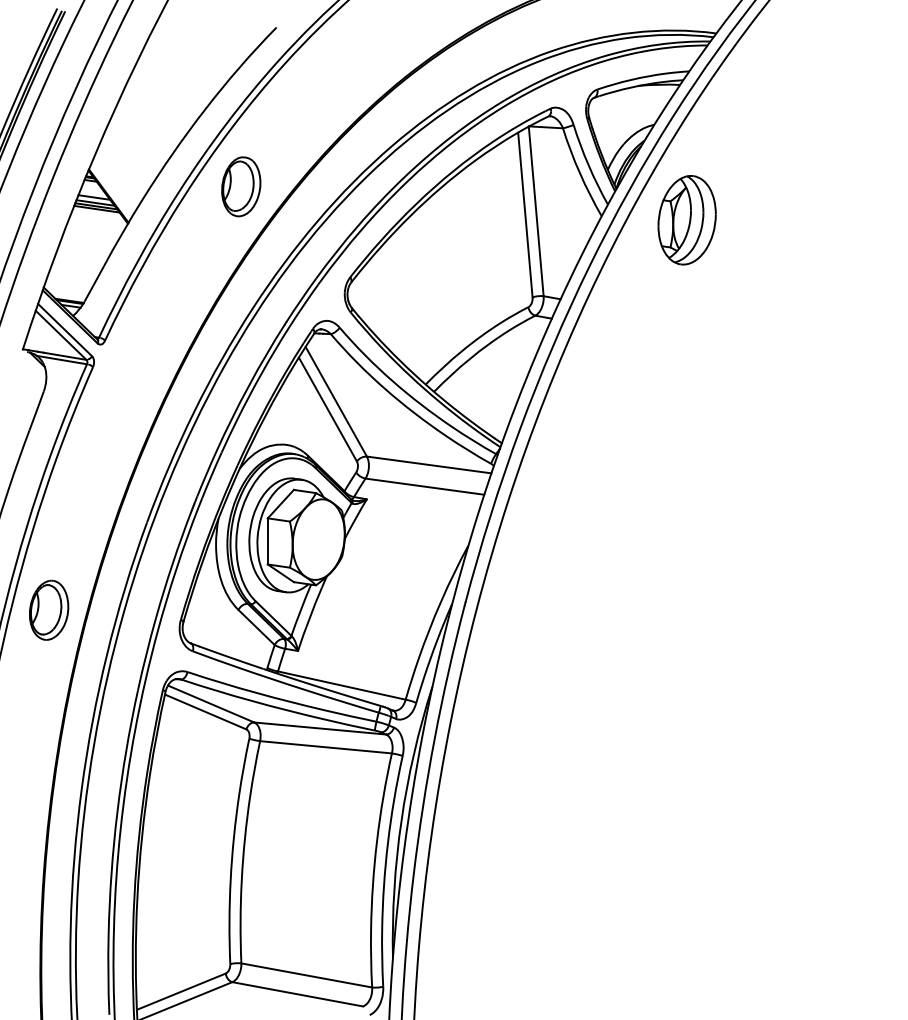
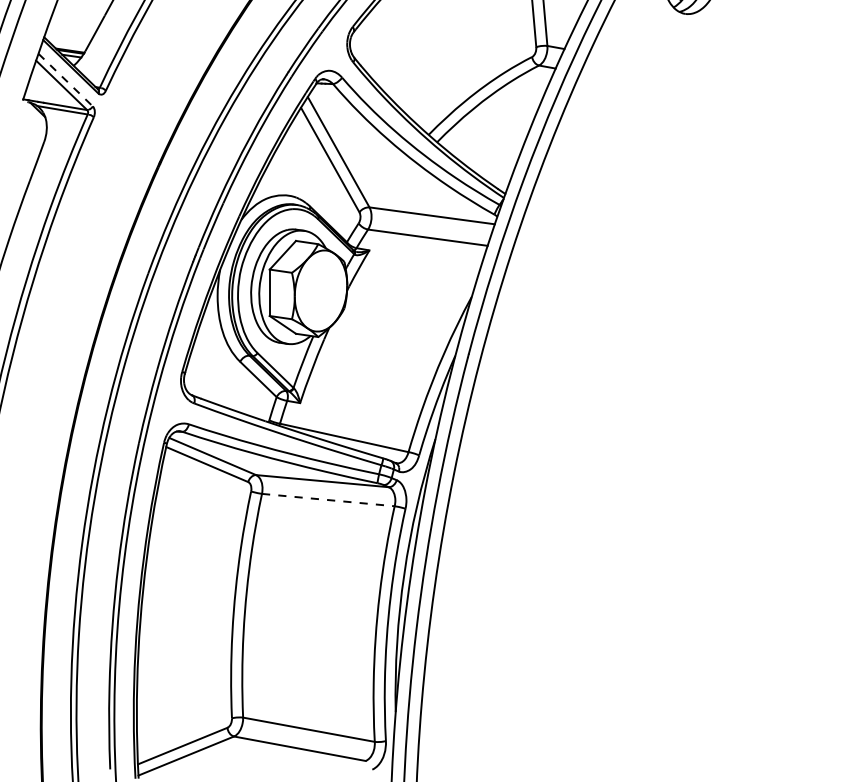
line: (65, 330) -> (66, 80), solid -> dashed
part: (49, 609) -> (49, 361), removed
line: (326, 747) -> (328, 500), solid -> dashed

